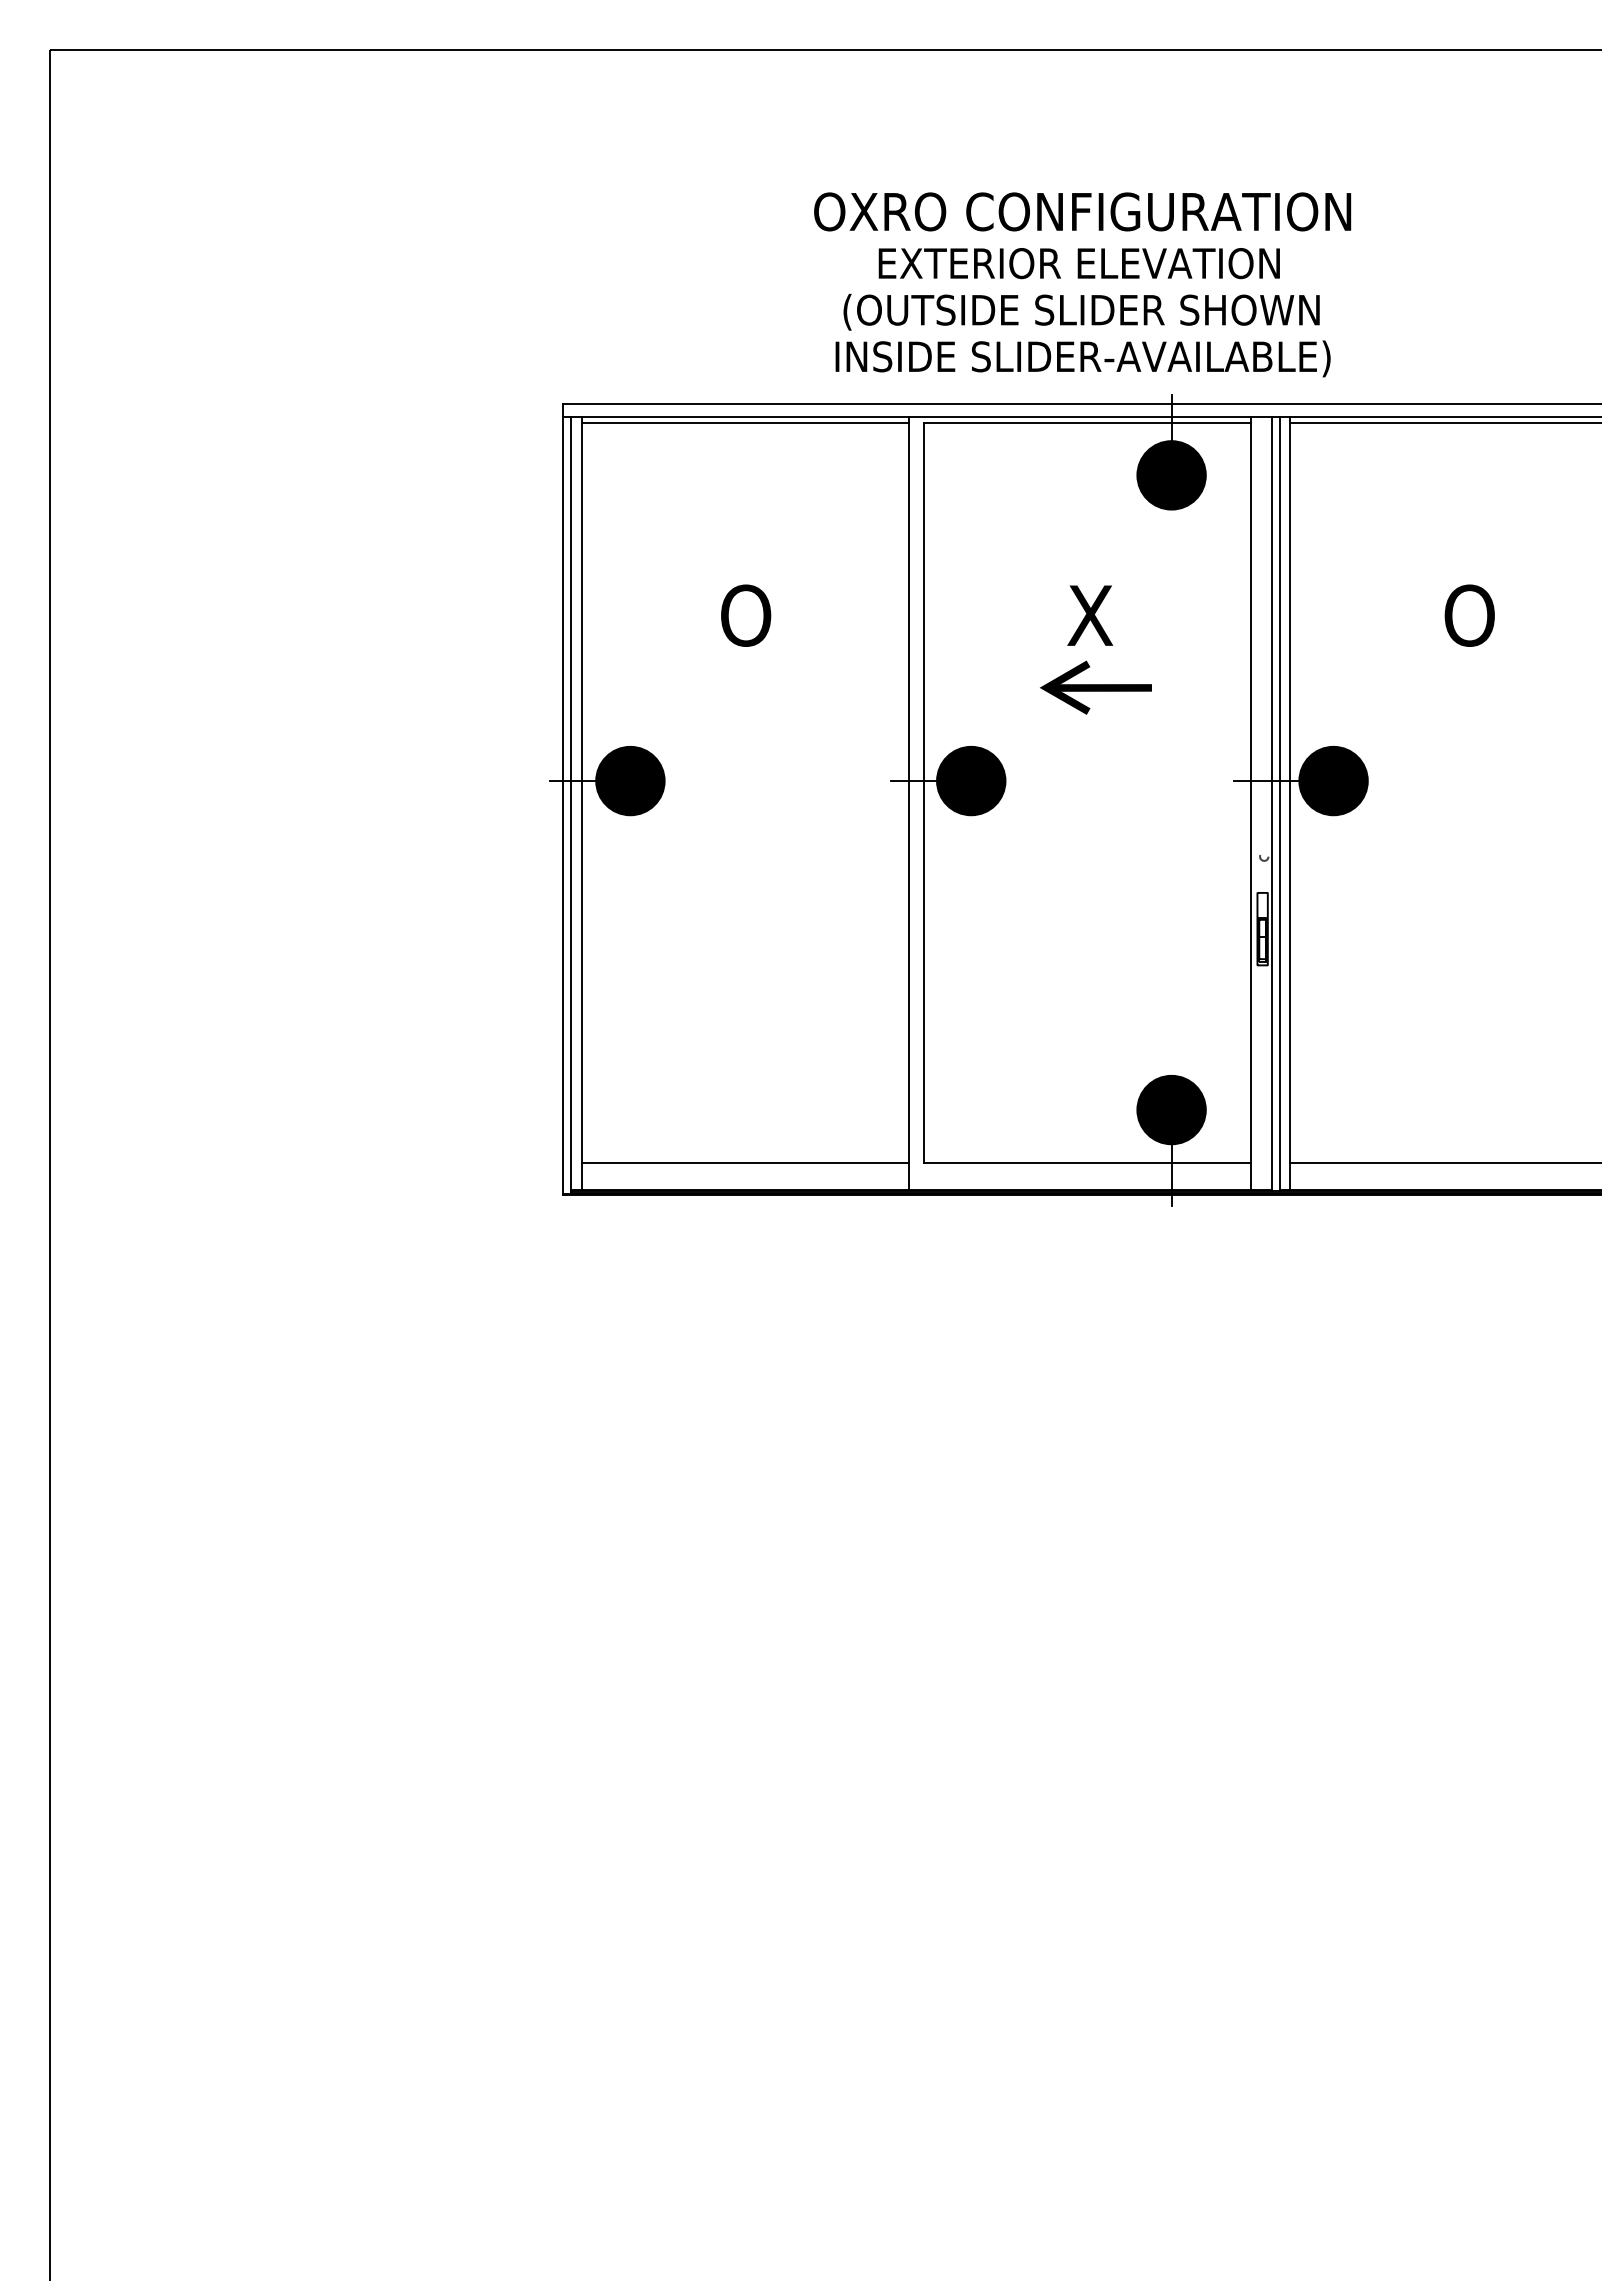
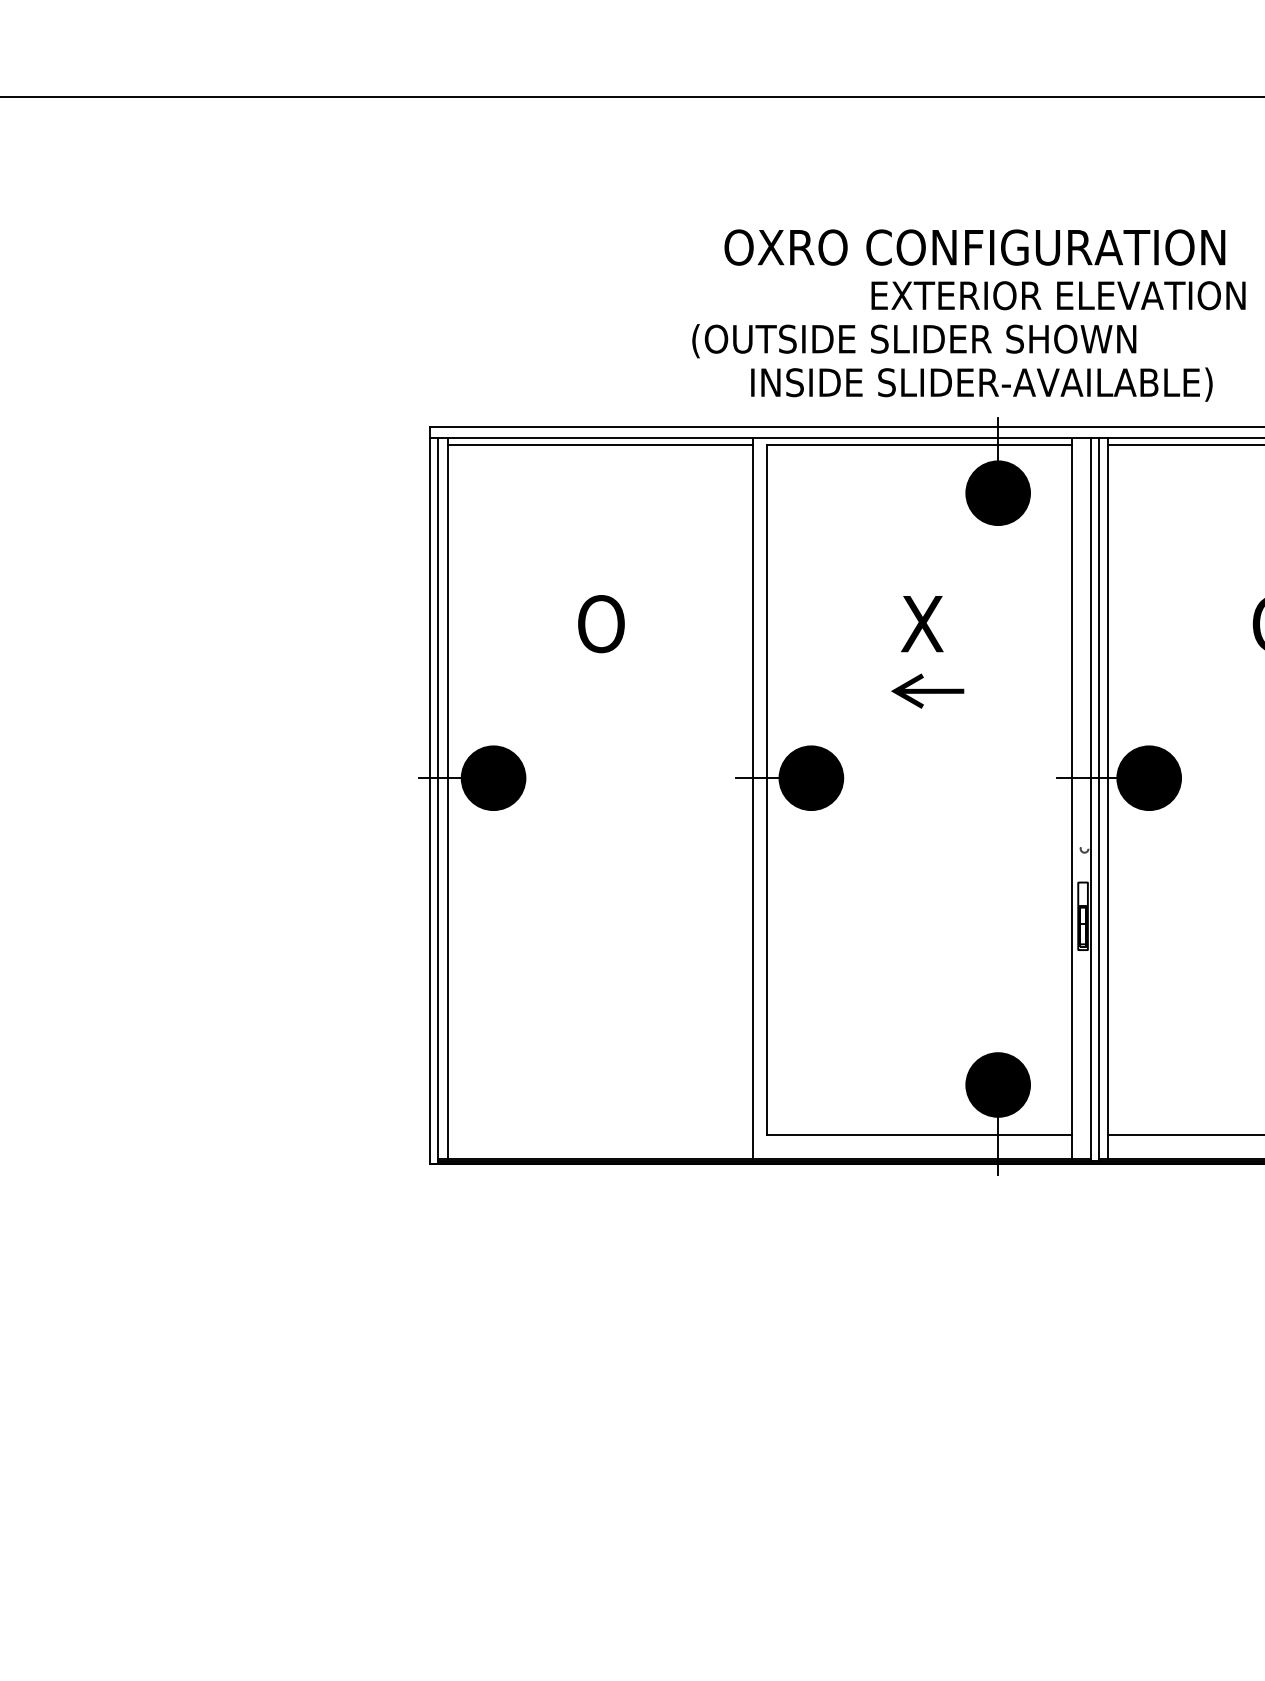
text: (1082, 211) -> (974, 247), moved
text: (1078, 263) -> (1057, 295), moved
text: (1082, 358) -> (981, 384), moved
part: (1095, 687) -> (927, 691), size x0.7
line: (744, 1163) -> (599, 1134), removed

